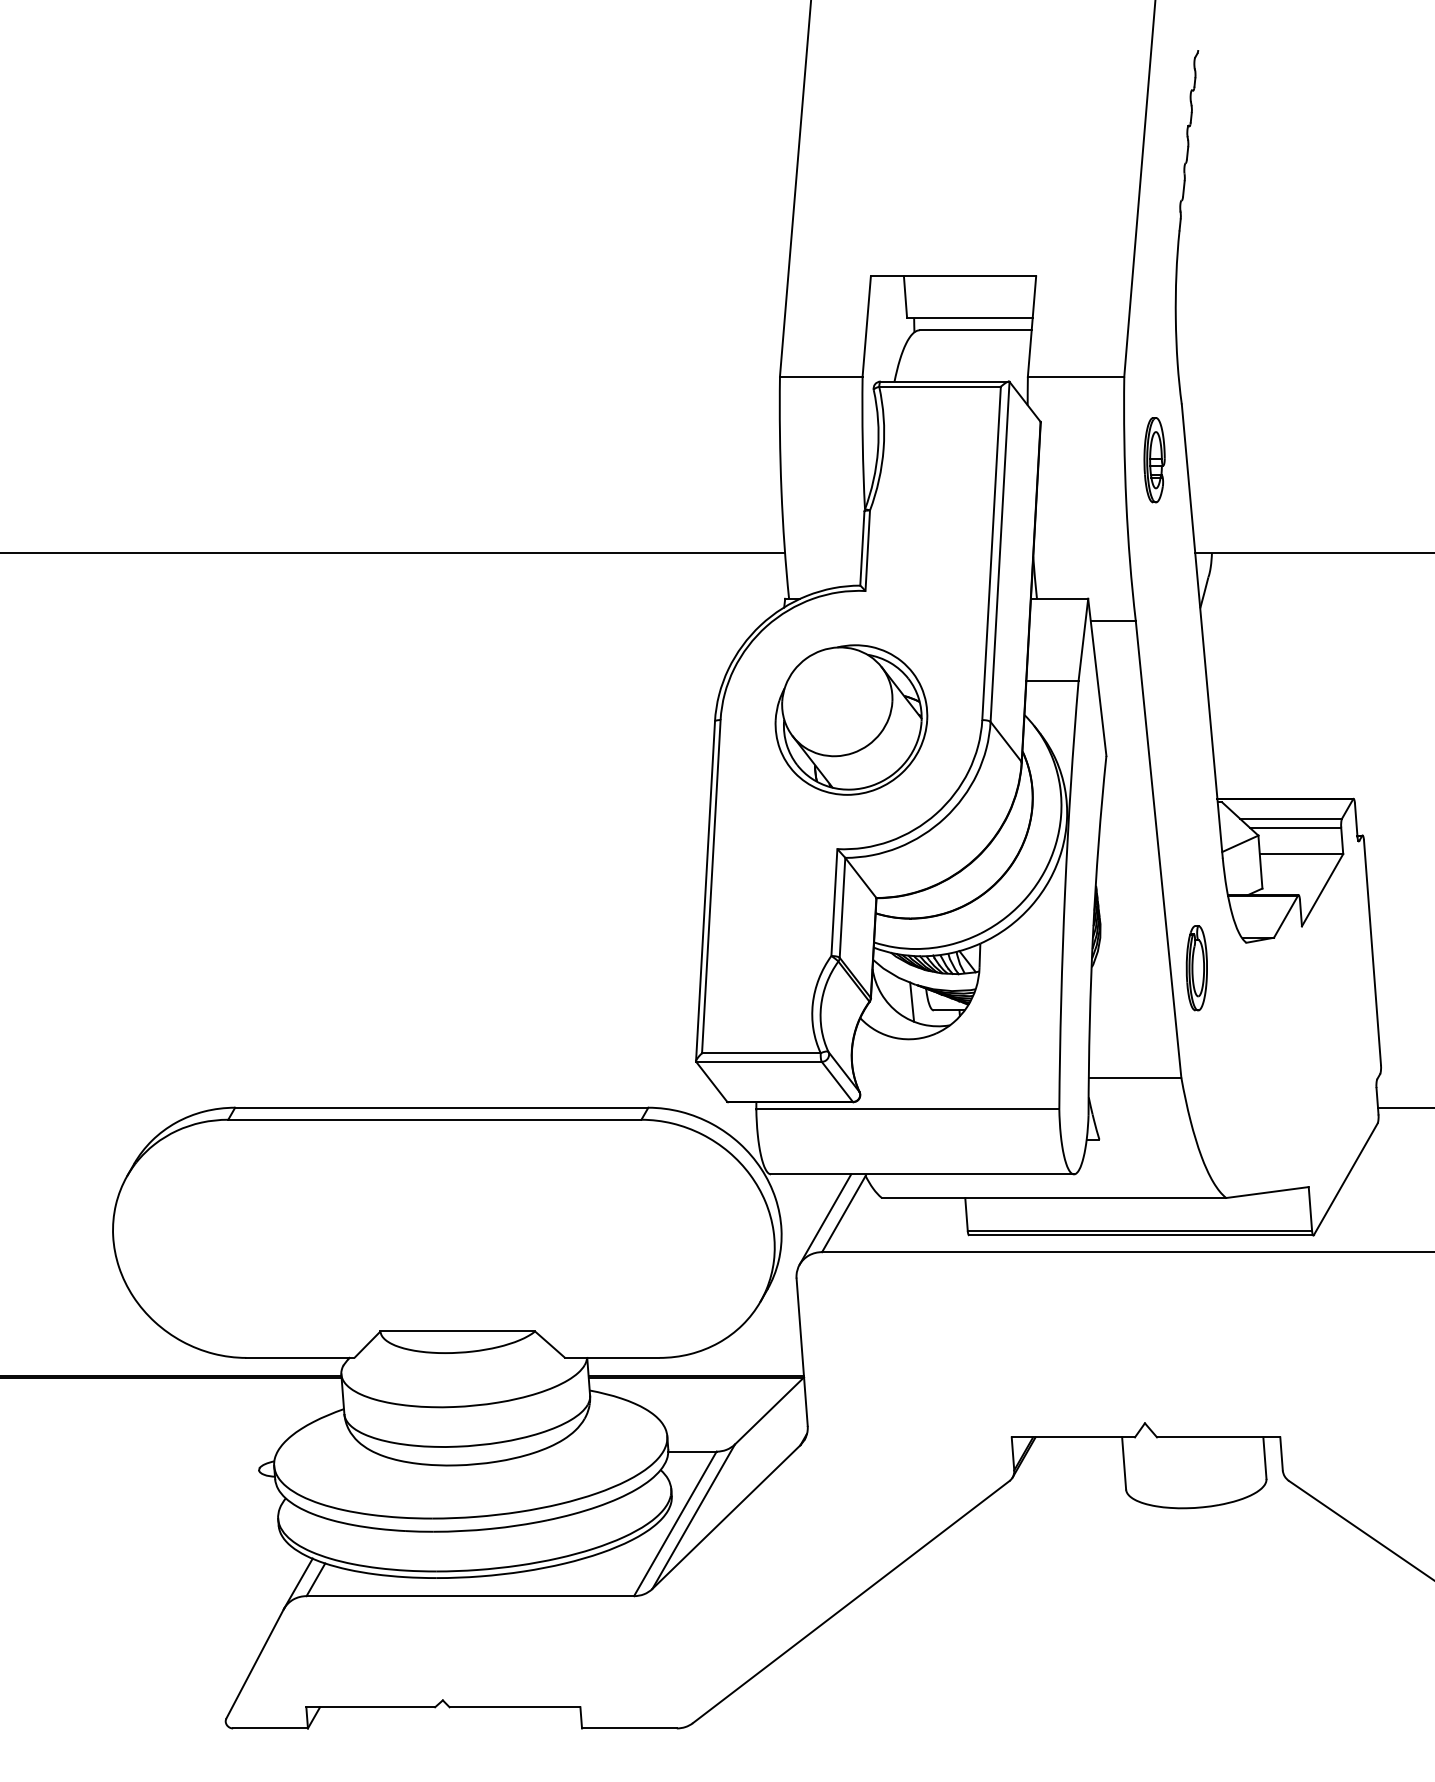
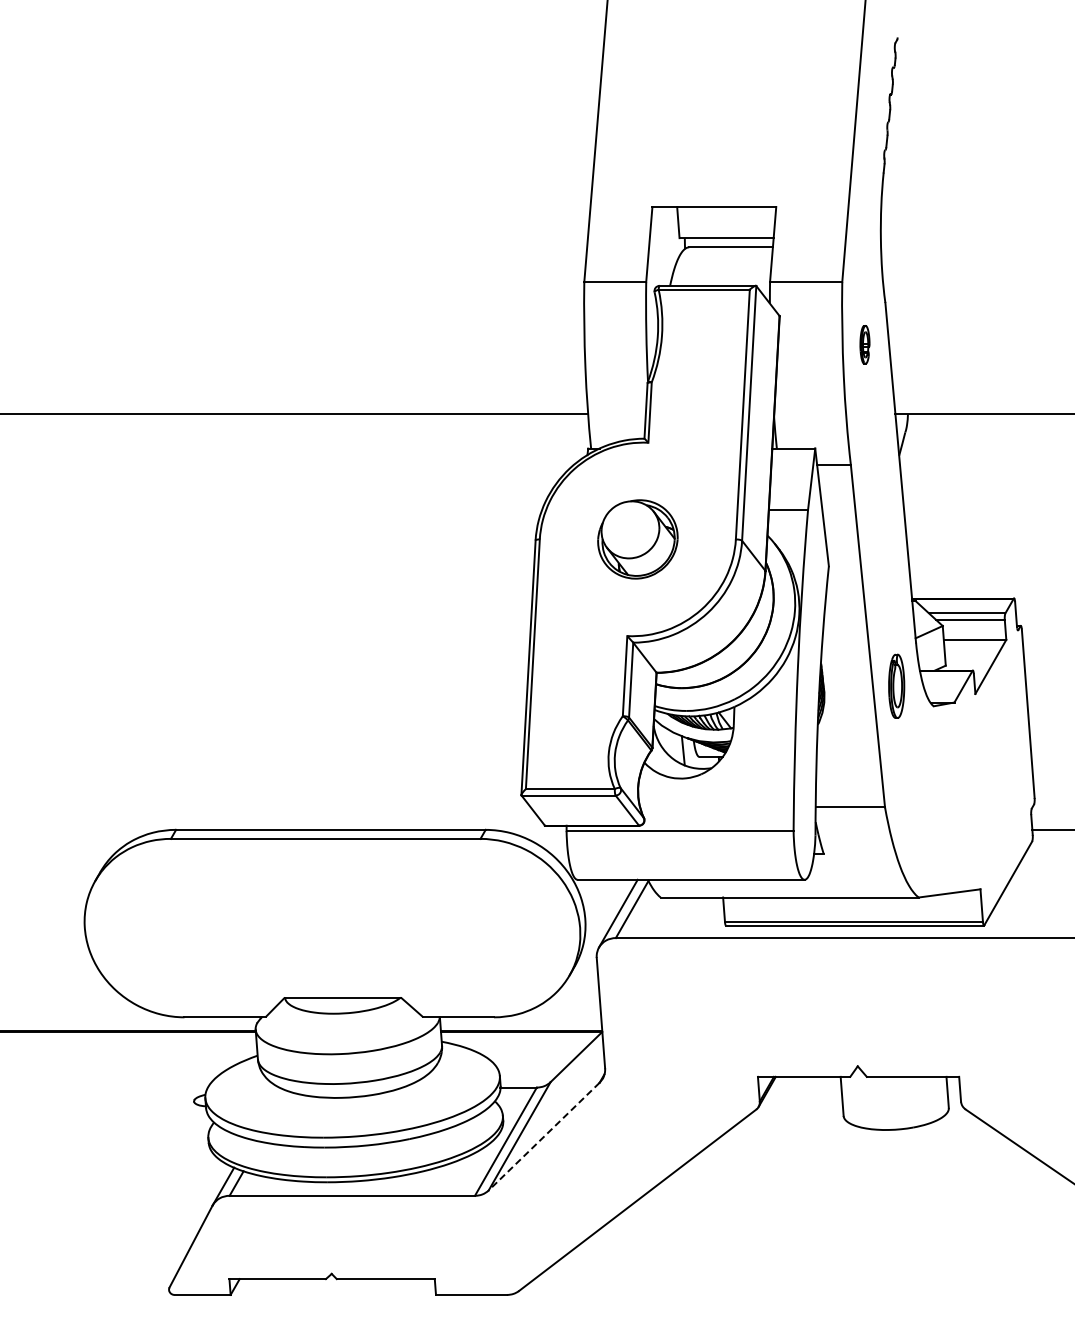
part: (1153, 459) -> (864, 344), size x0.6
part: (850, 720) -> (637, 539), size x0.7
part: (1196, 967) -> (896, 685), moved
line: (725, 1516) -> (543, 1136), solid -> dashed

